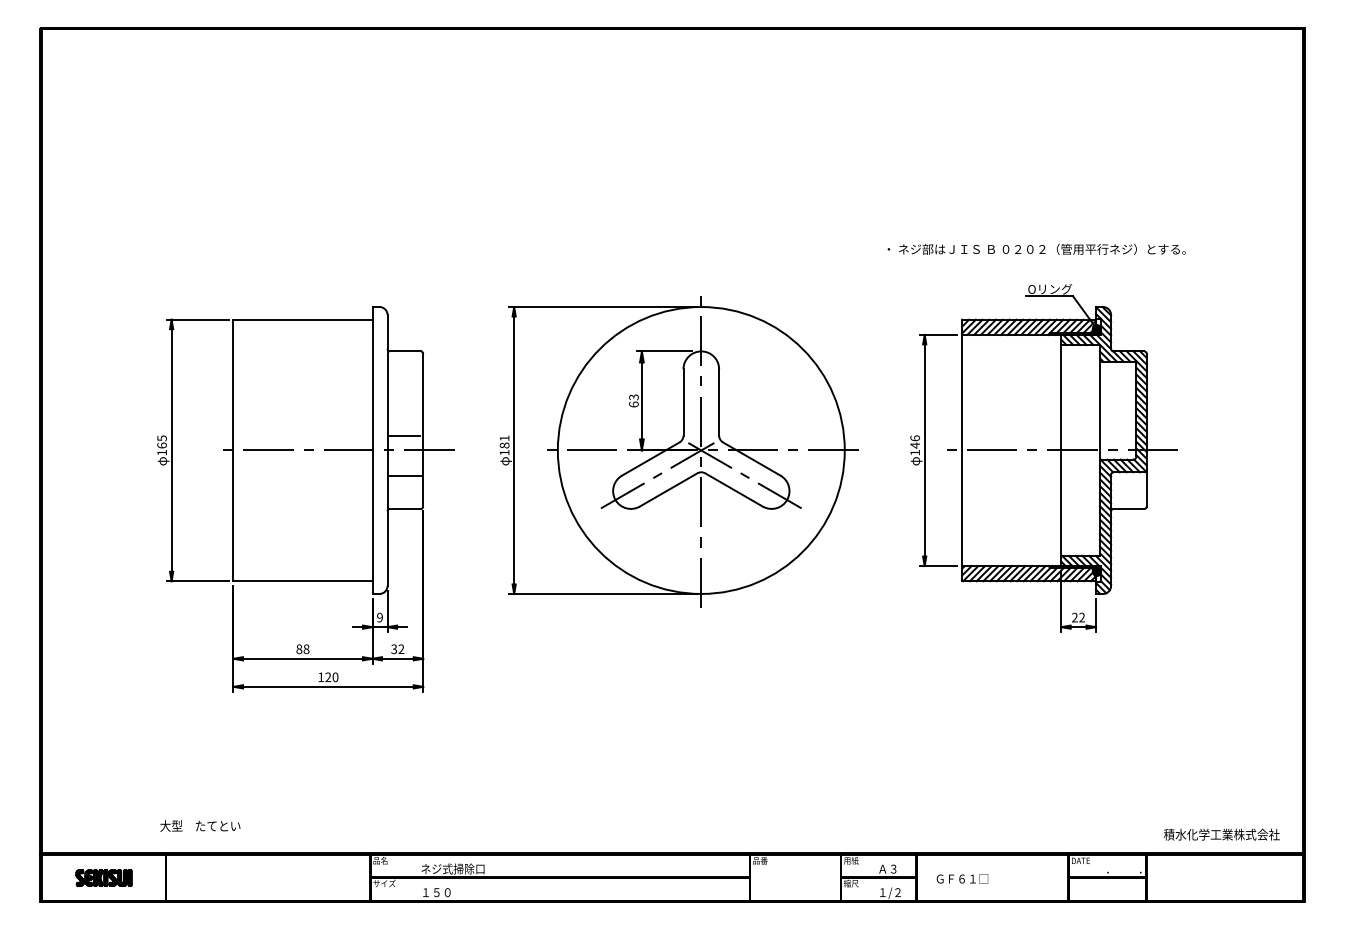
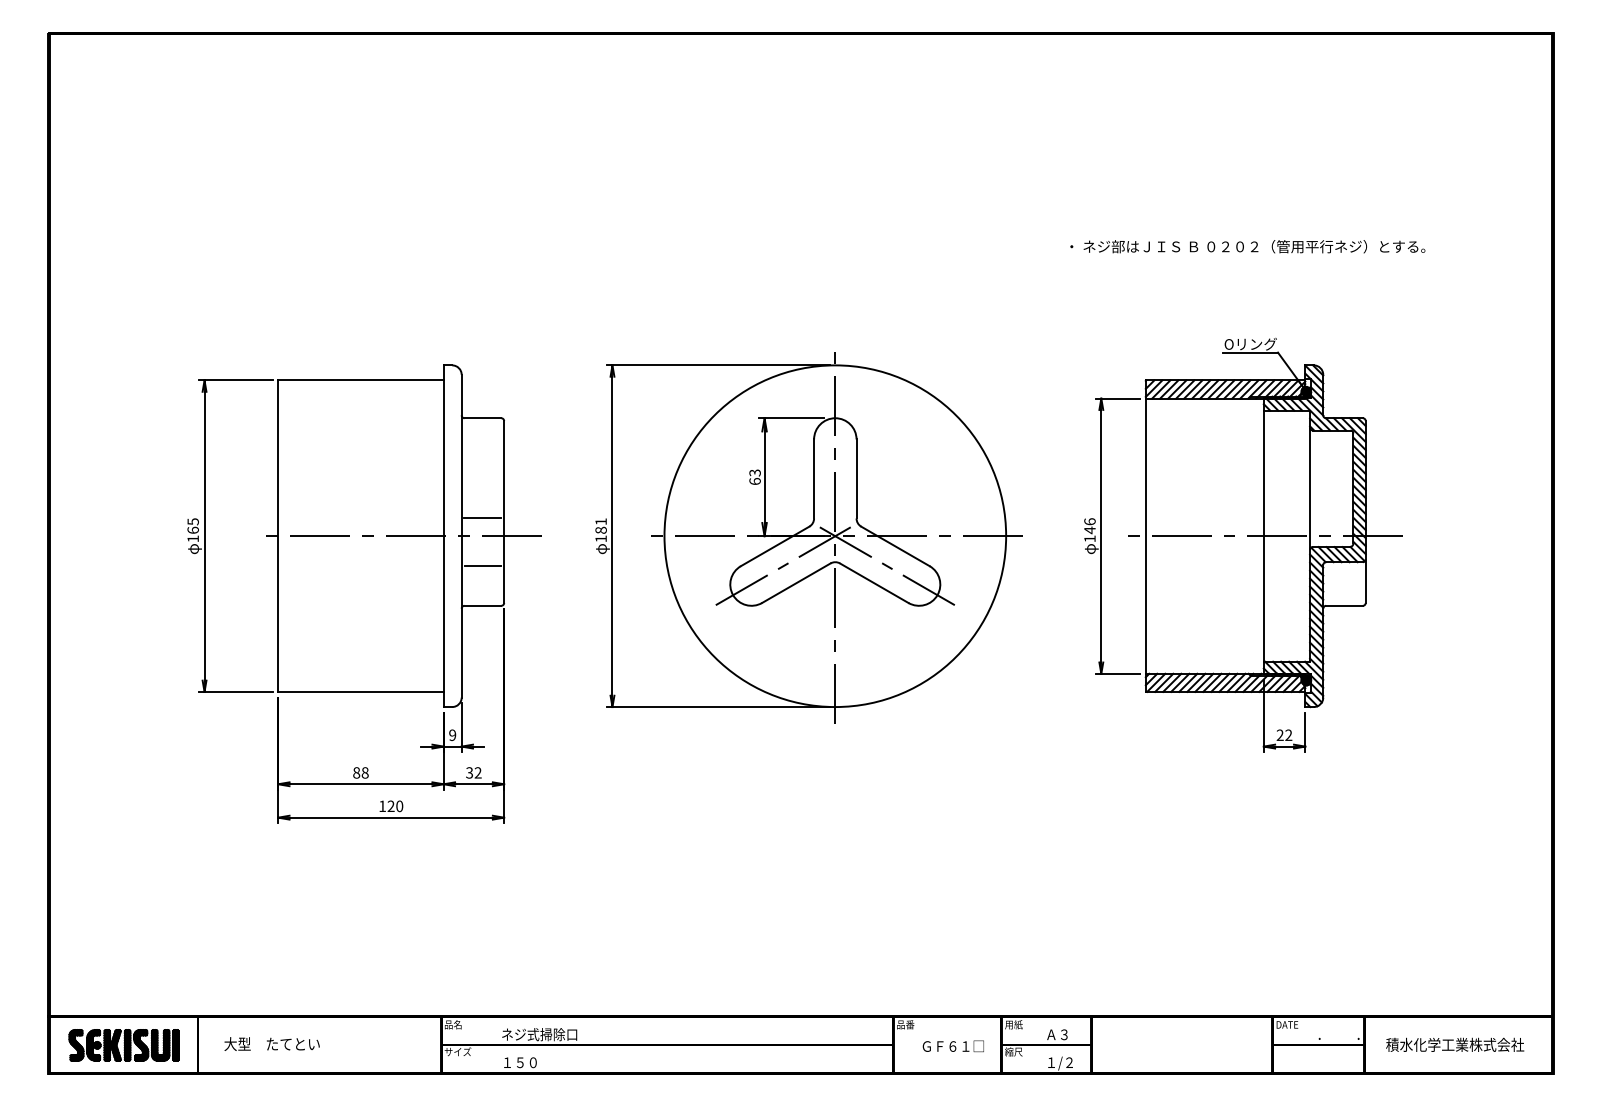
text: (1036, 248) -> (1247, 245), moved
text: (200, 825) -> (272, 1043), moved
text: (1221, 834) -> (1454, 1044), moved
part: (103, 877) -> (123, 1044), size x1.67
text: (962, 878) -> (953, 1045), moved

